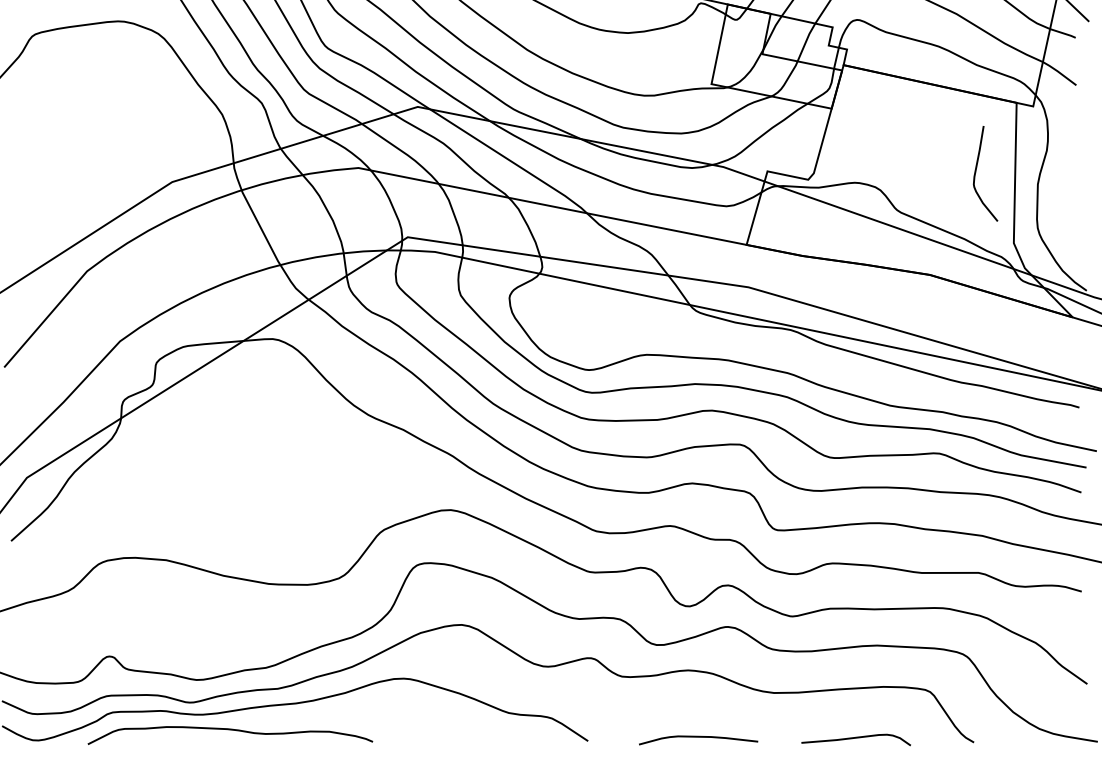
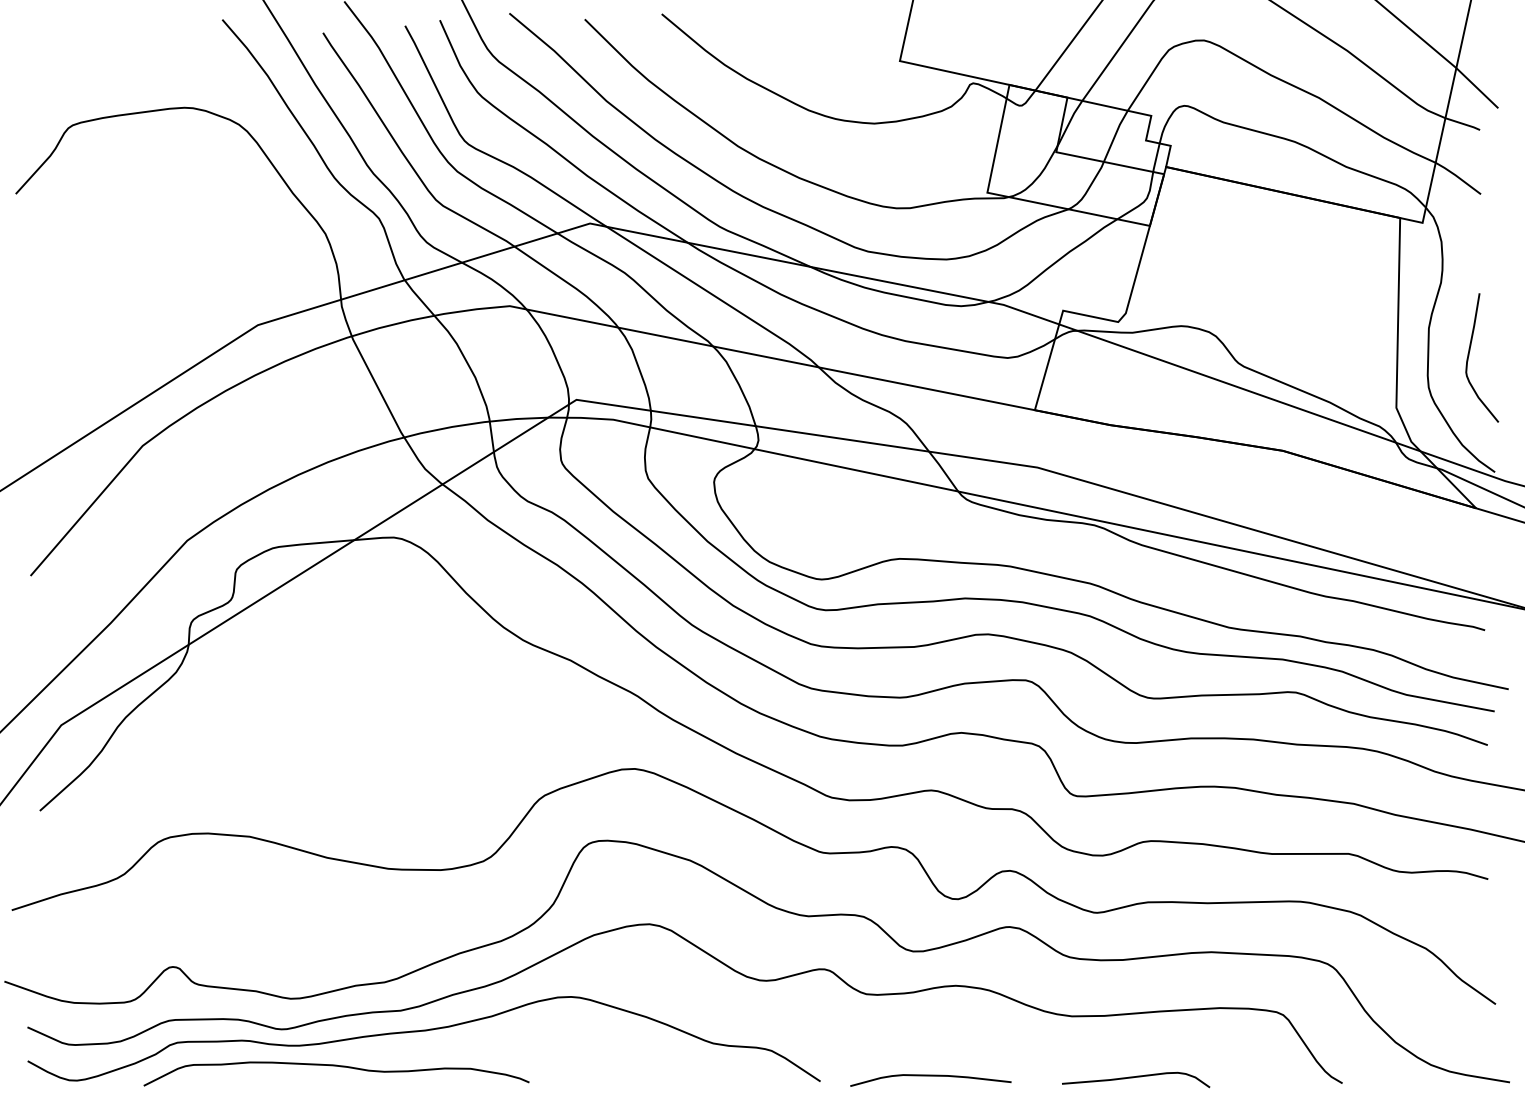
curve: (976, 172) -> (1469, 356), moved
curve: (698, 737) -> (930, 1076), moved
curve: (856, 738) -> (1136, 1077), moved

